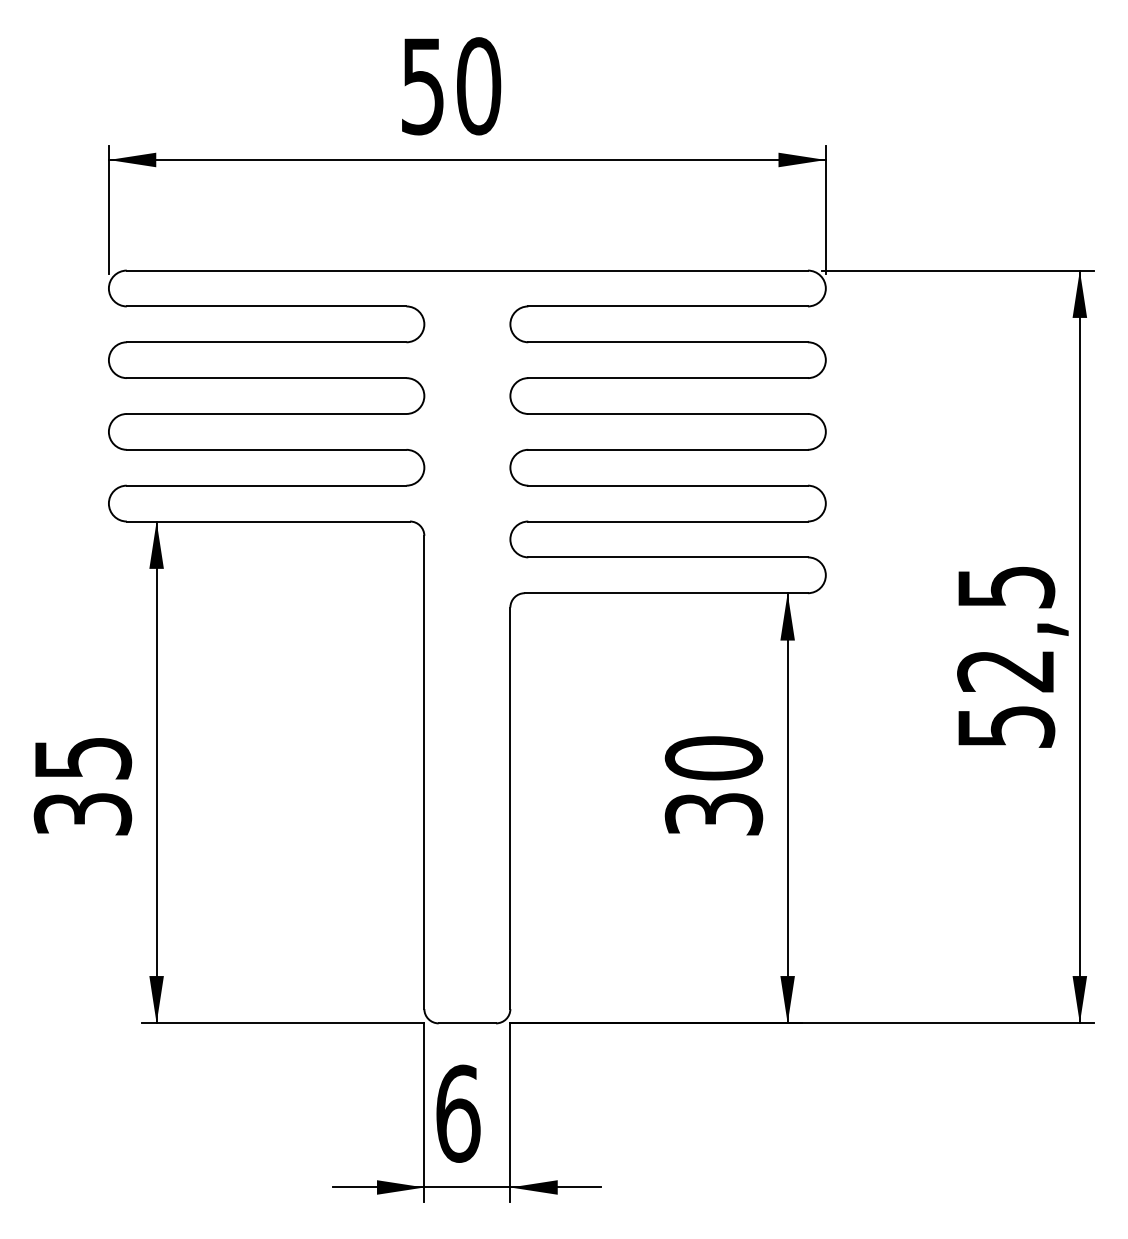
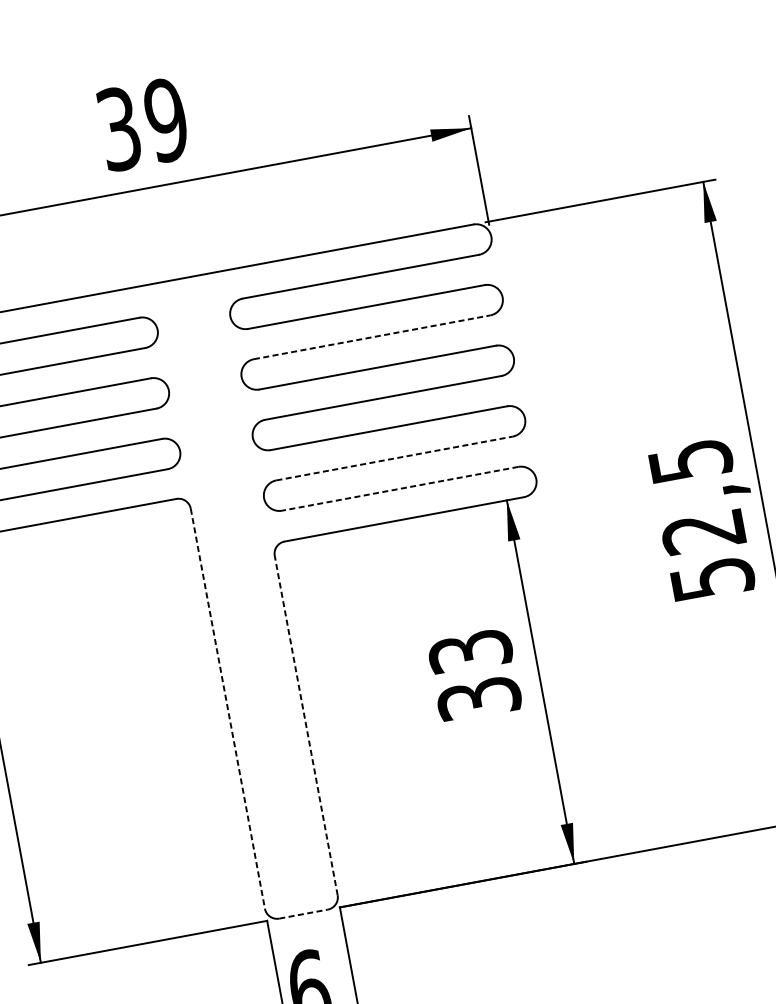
text: (451, 86) -> (143, 124), 50 -> 39
line: (668, 378) -> (372, 337), solid -> dashed
line: (668, 521) -> (394, 458), solid -> dashed
line: (668, 557) -> (400, 488), solid -> dashed
text: (713, 758) -> (470, 651), 30 -> 33
line: (424, 772) -> (228, 708), solid -> dashed
line: (510, 808) -> (306, 725), solid -> dashed
line: (467, 1023) -> (303, 914), solid -> dashed

